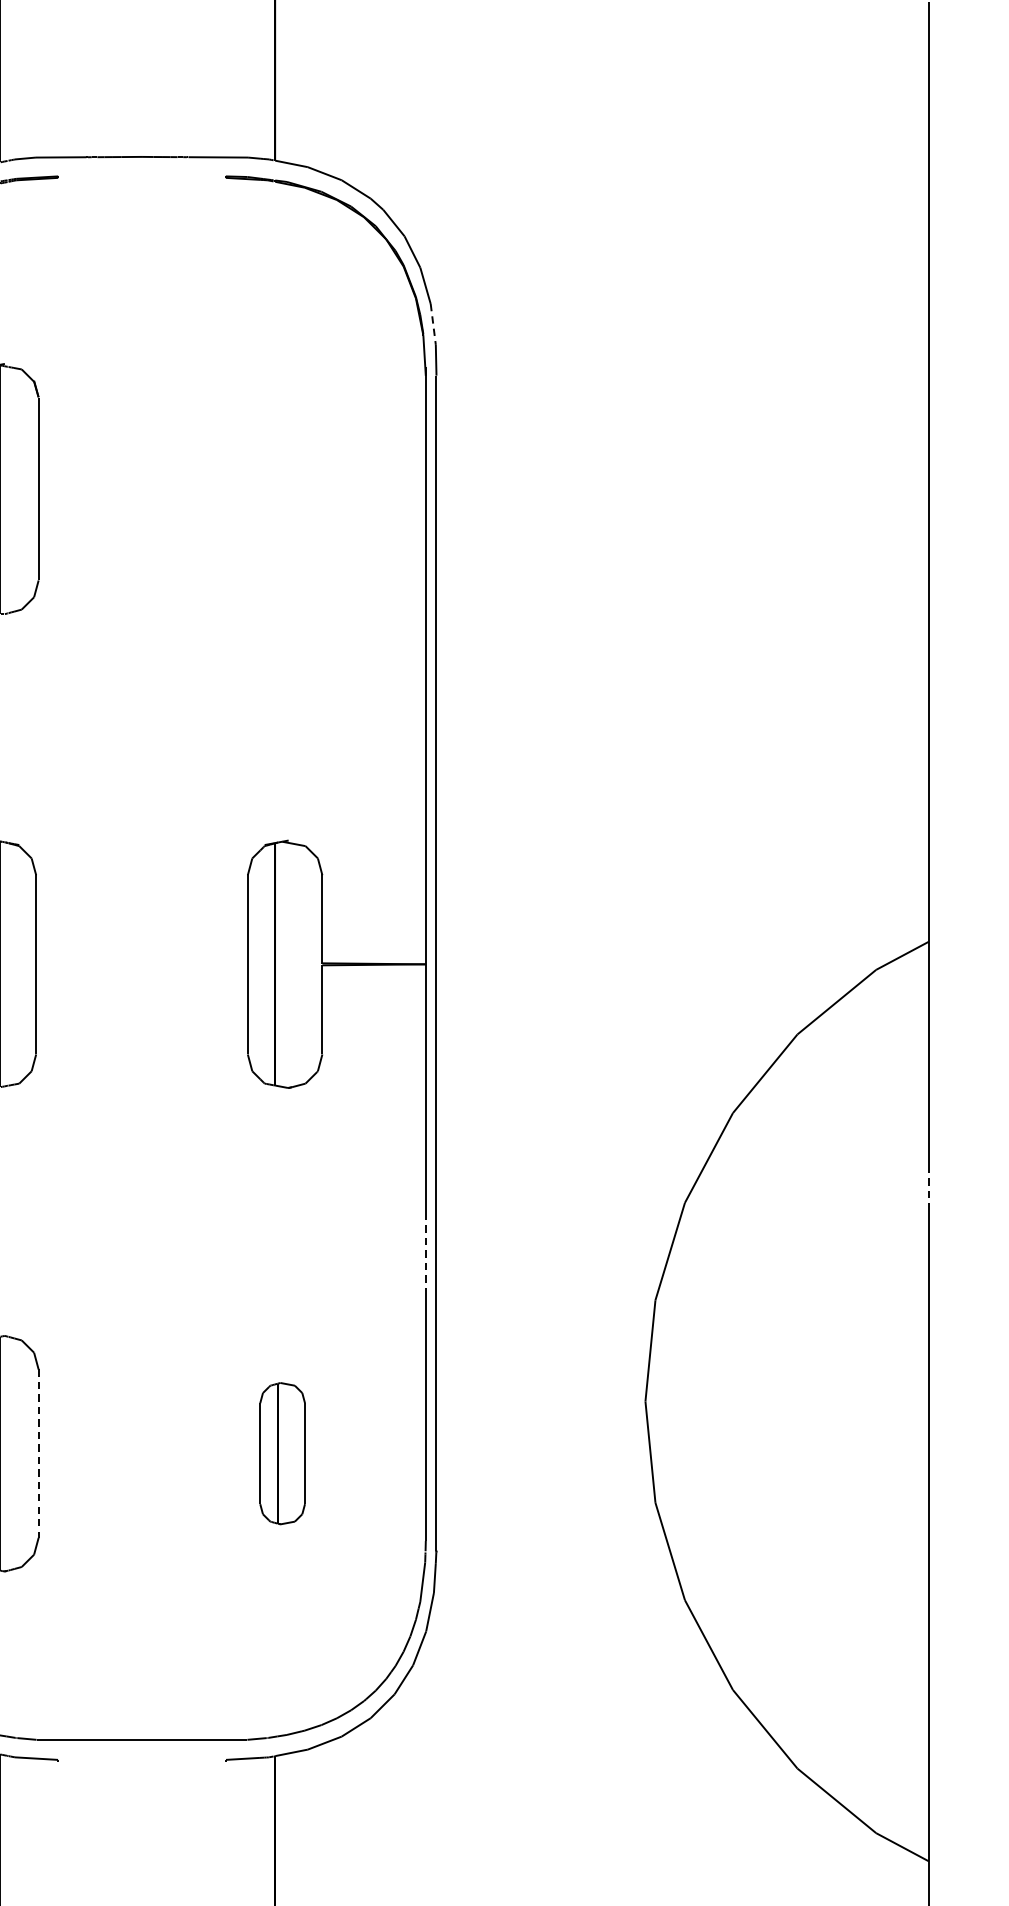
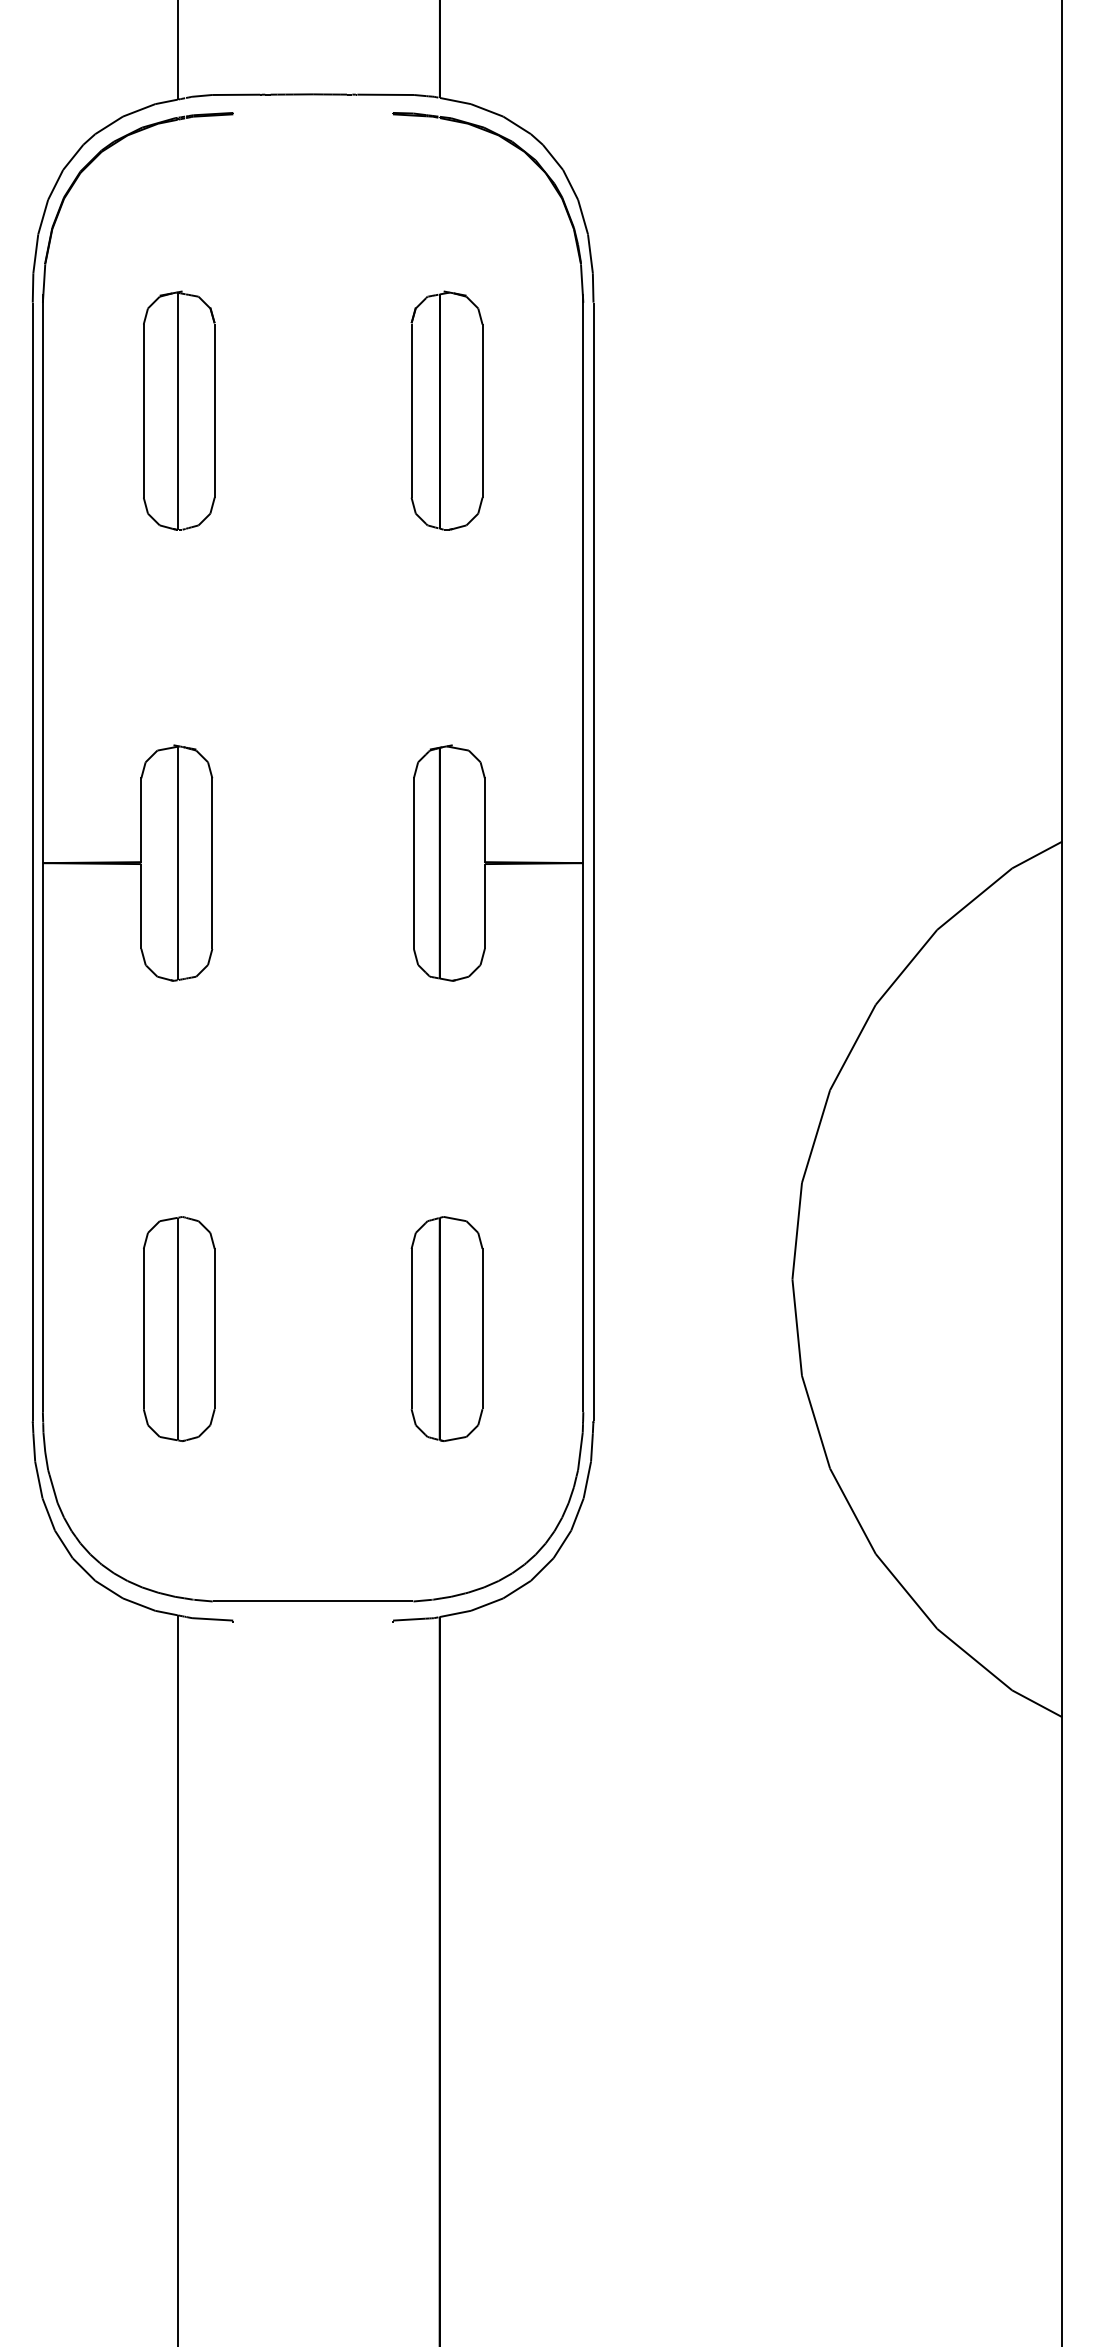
line: (433, 324) -> (590, 253), dashed -> solid
part: (282, 488) -> (446, 410), added
line: (929, 1187) -> (1062, 1075), dashed -> solid
line: (425, 1251) -> (583, 1136), dashed -> solid
part: (282, 1453) -> (446, 1328), size x1.67
line: (38, 1454) -> (214, 1329), dashed -> solid

